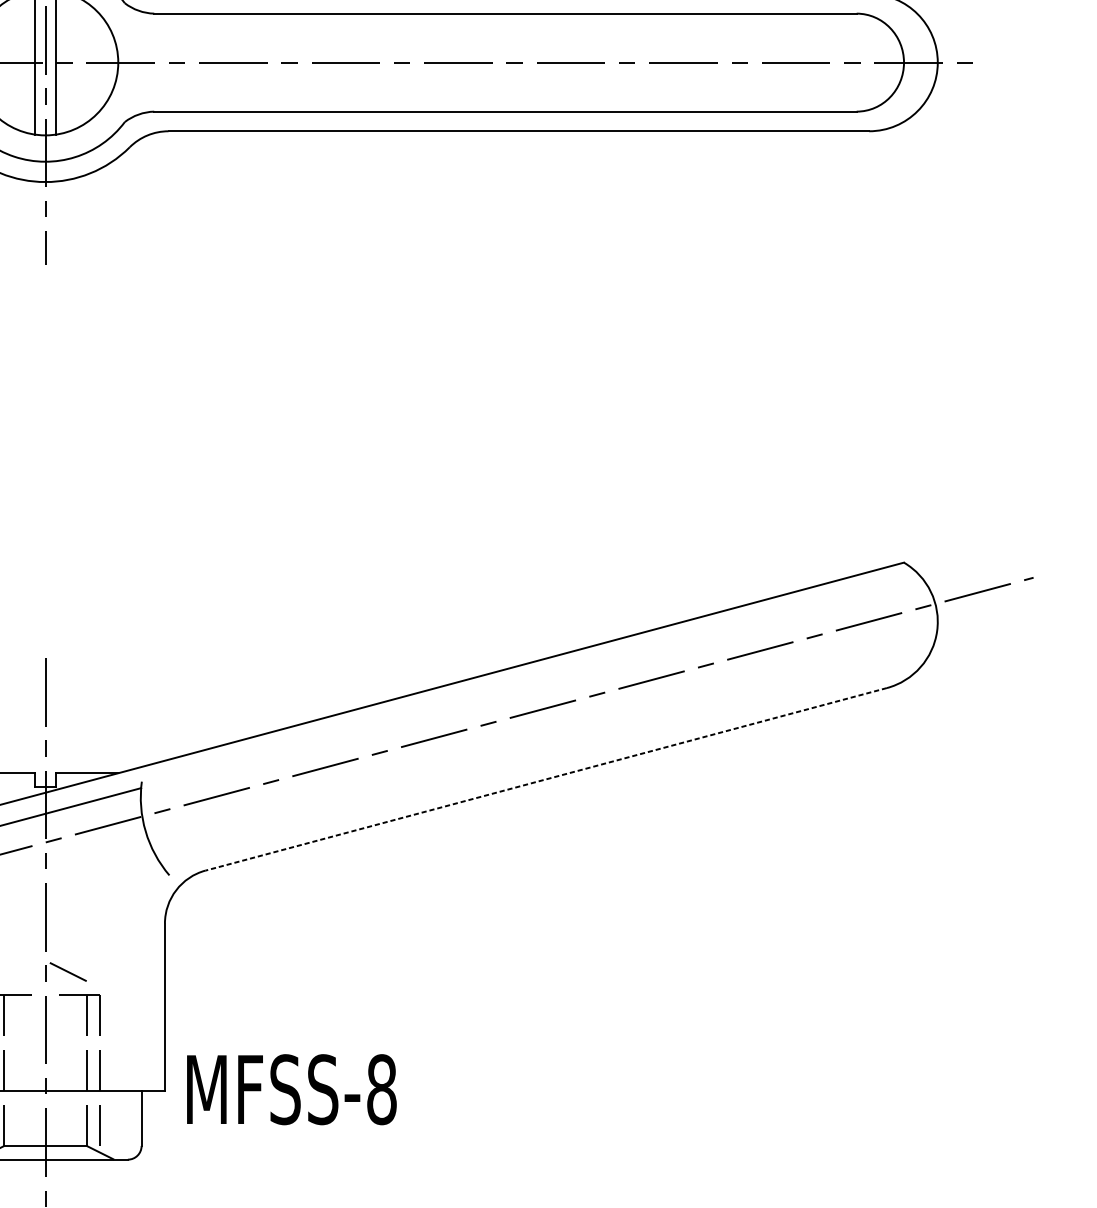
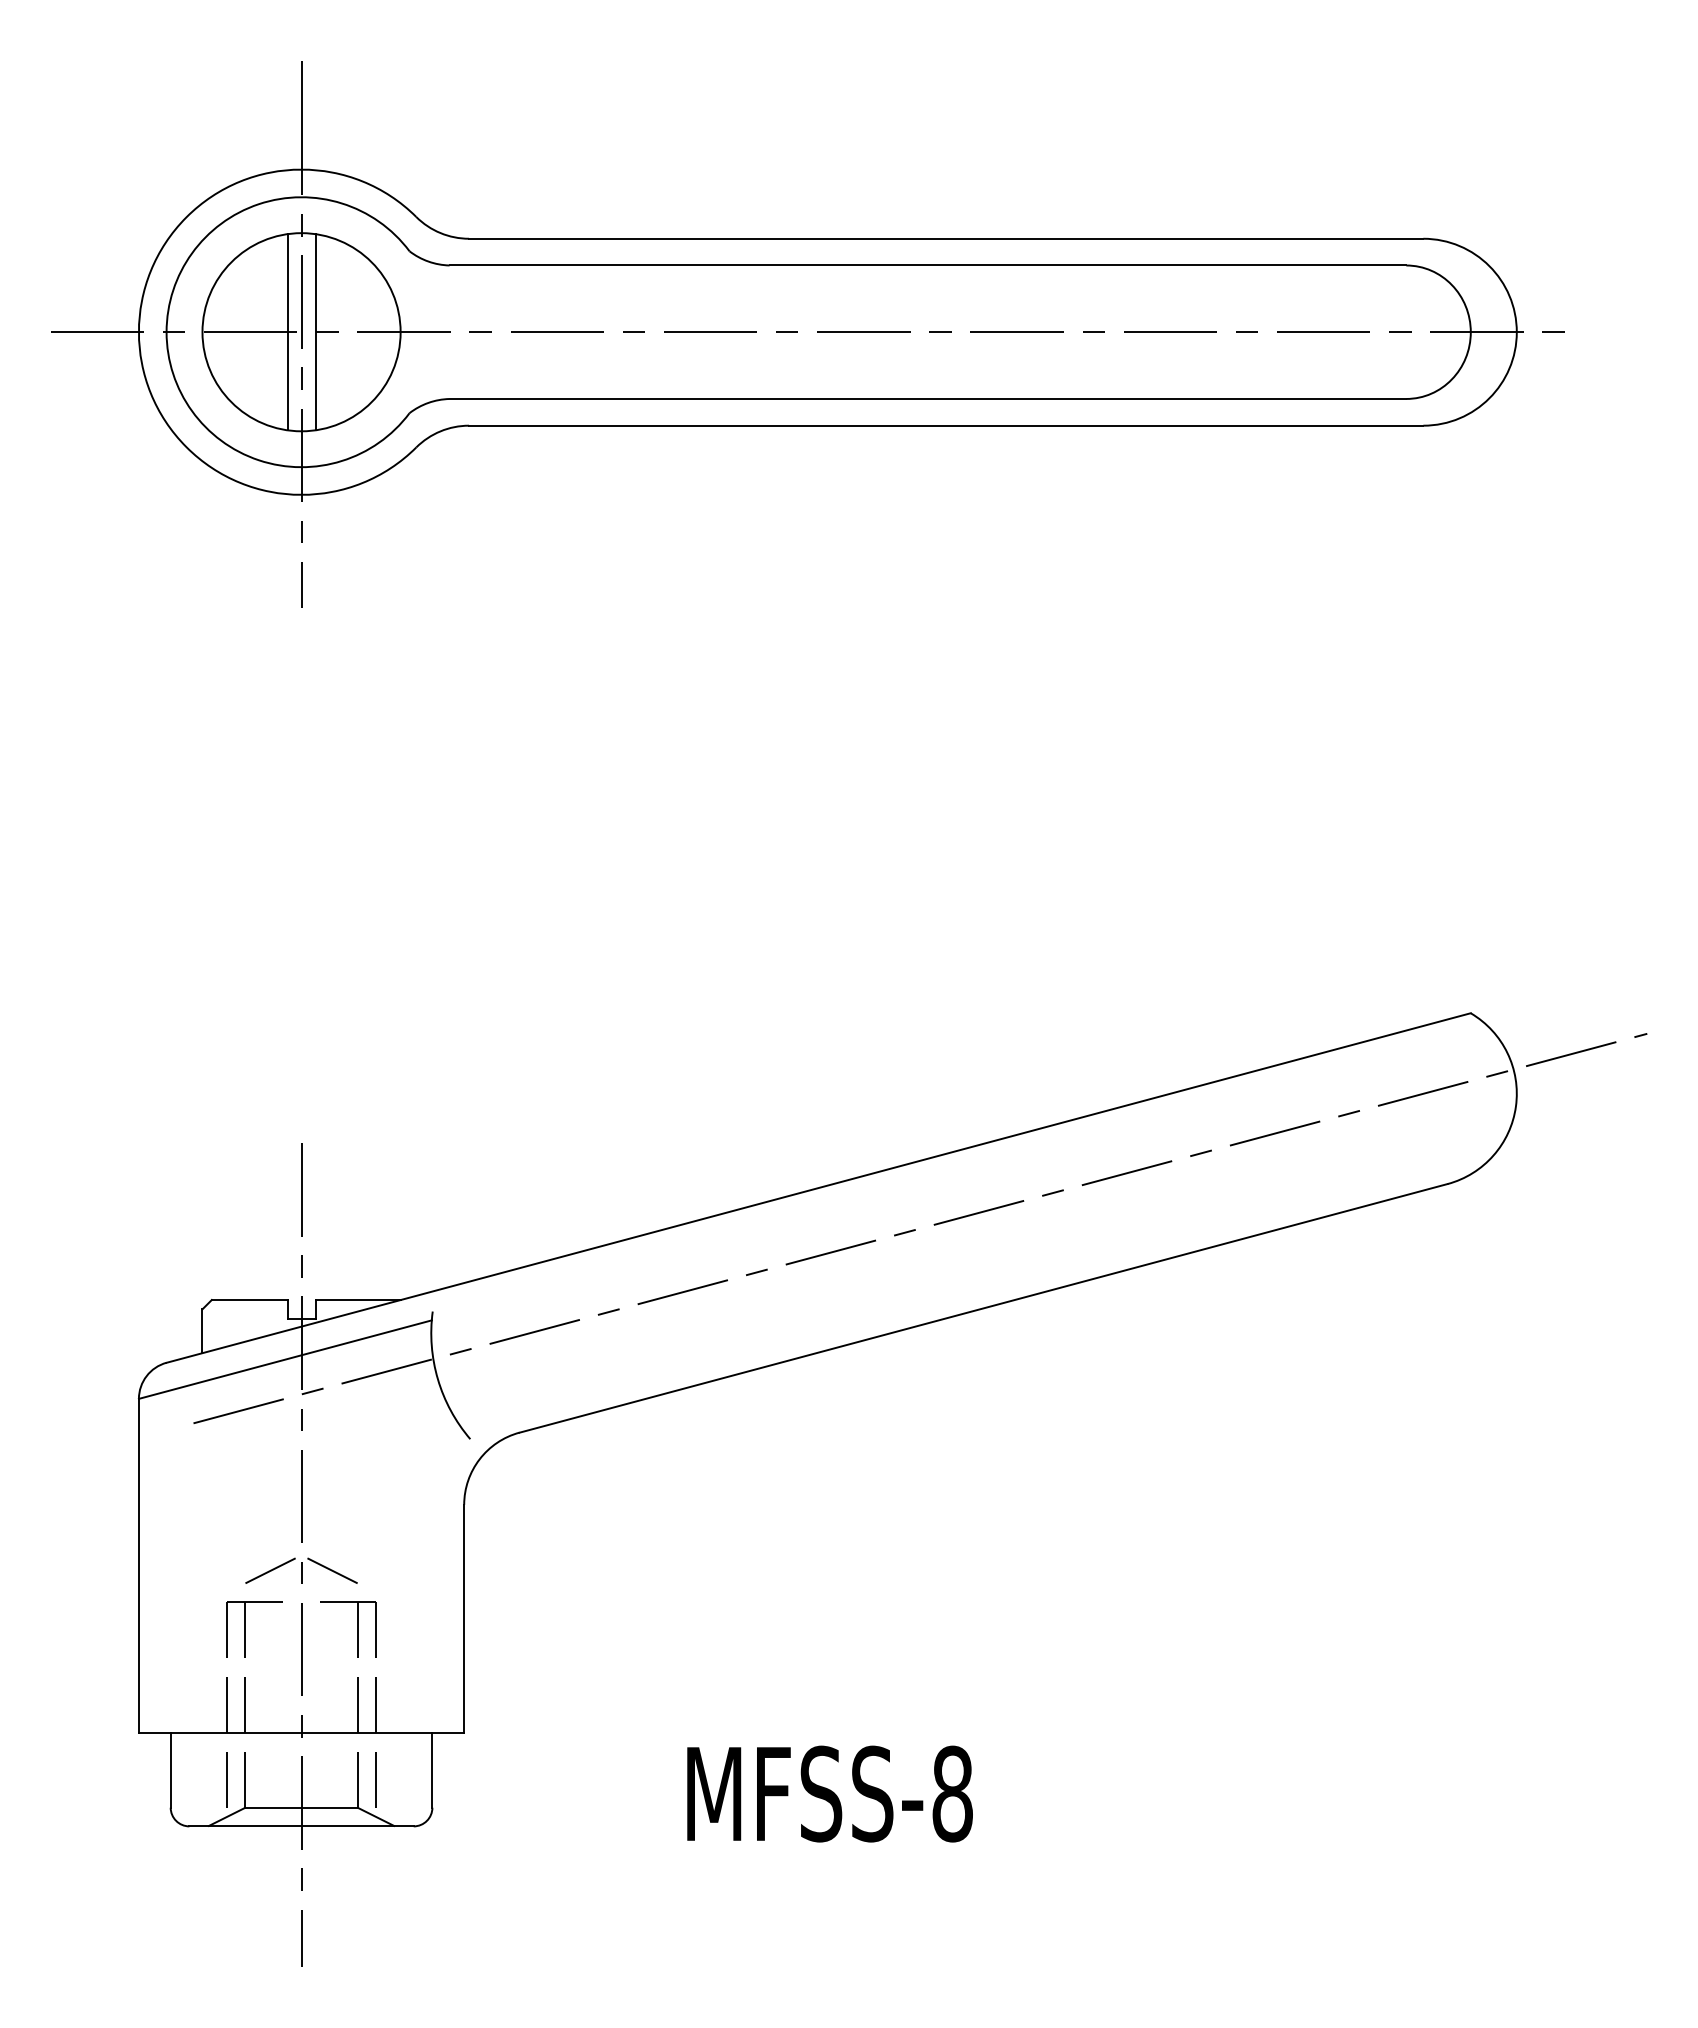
line: (546, 779) -> (983, 1308), dashed -> solid
line: (24, 971) -> (273, 1569), added
text: (291, 1089) -> (829, 1793), moved

